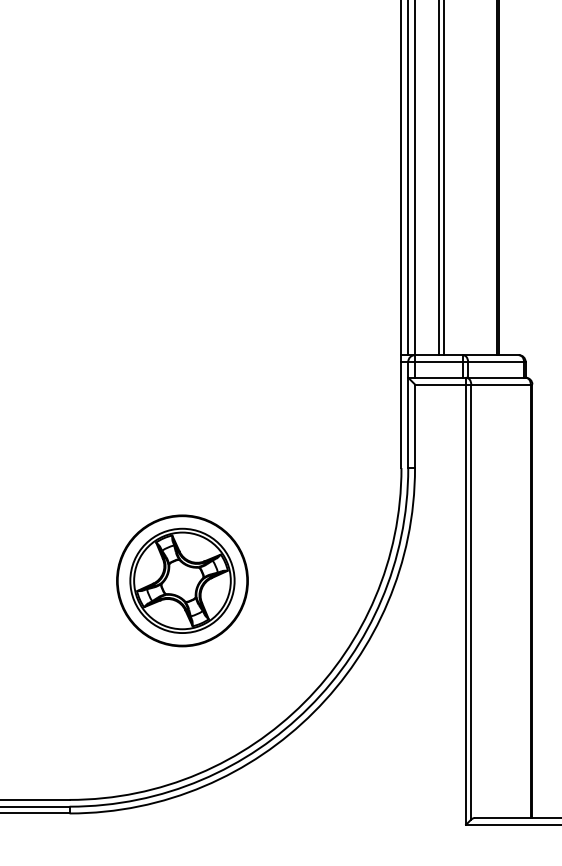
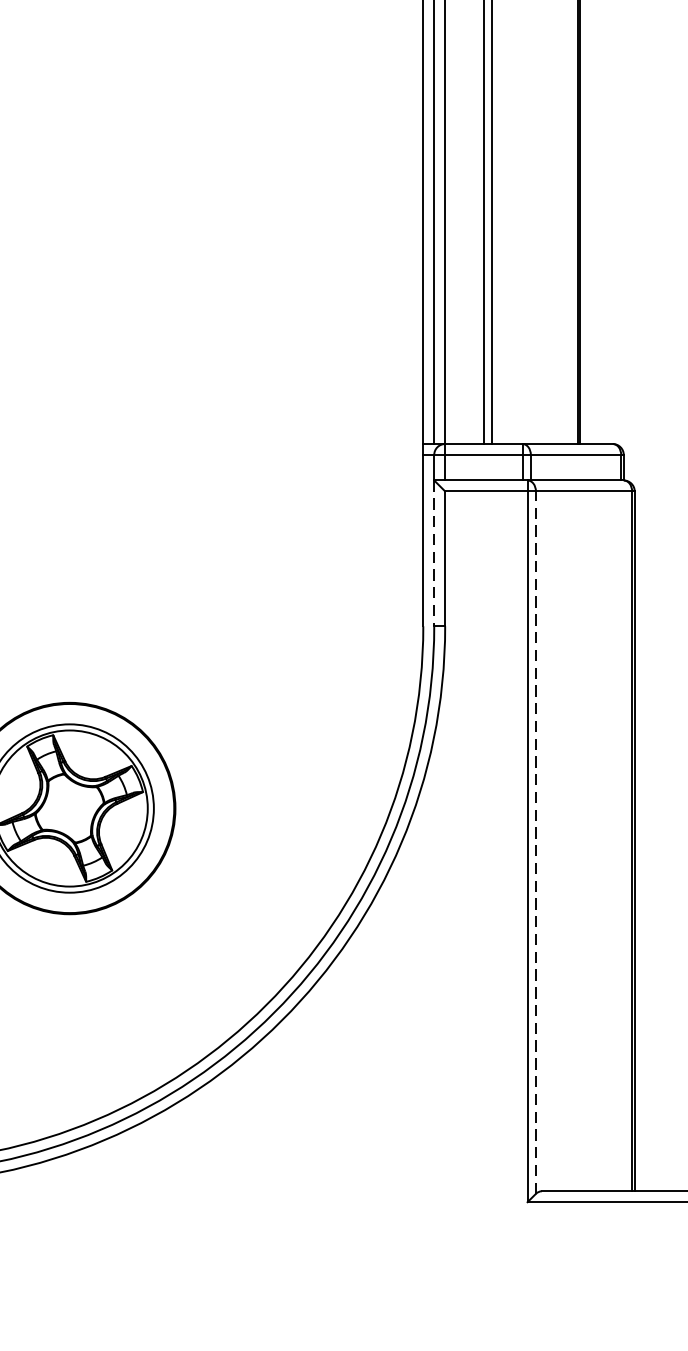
line: (408, 423) -> (434, 554), solid -> dashed
line: (471, 602) -> (536, 843), solid -> dashed

